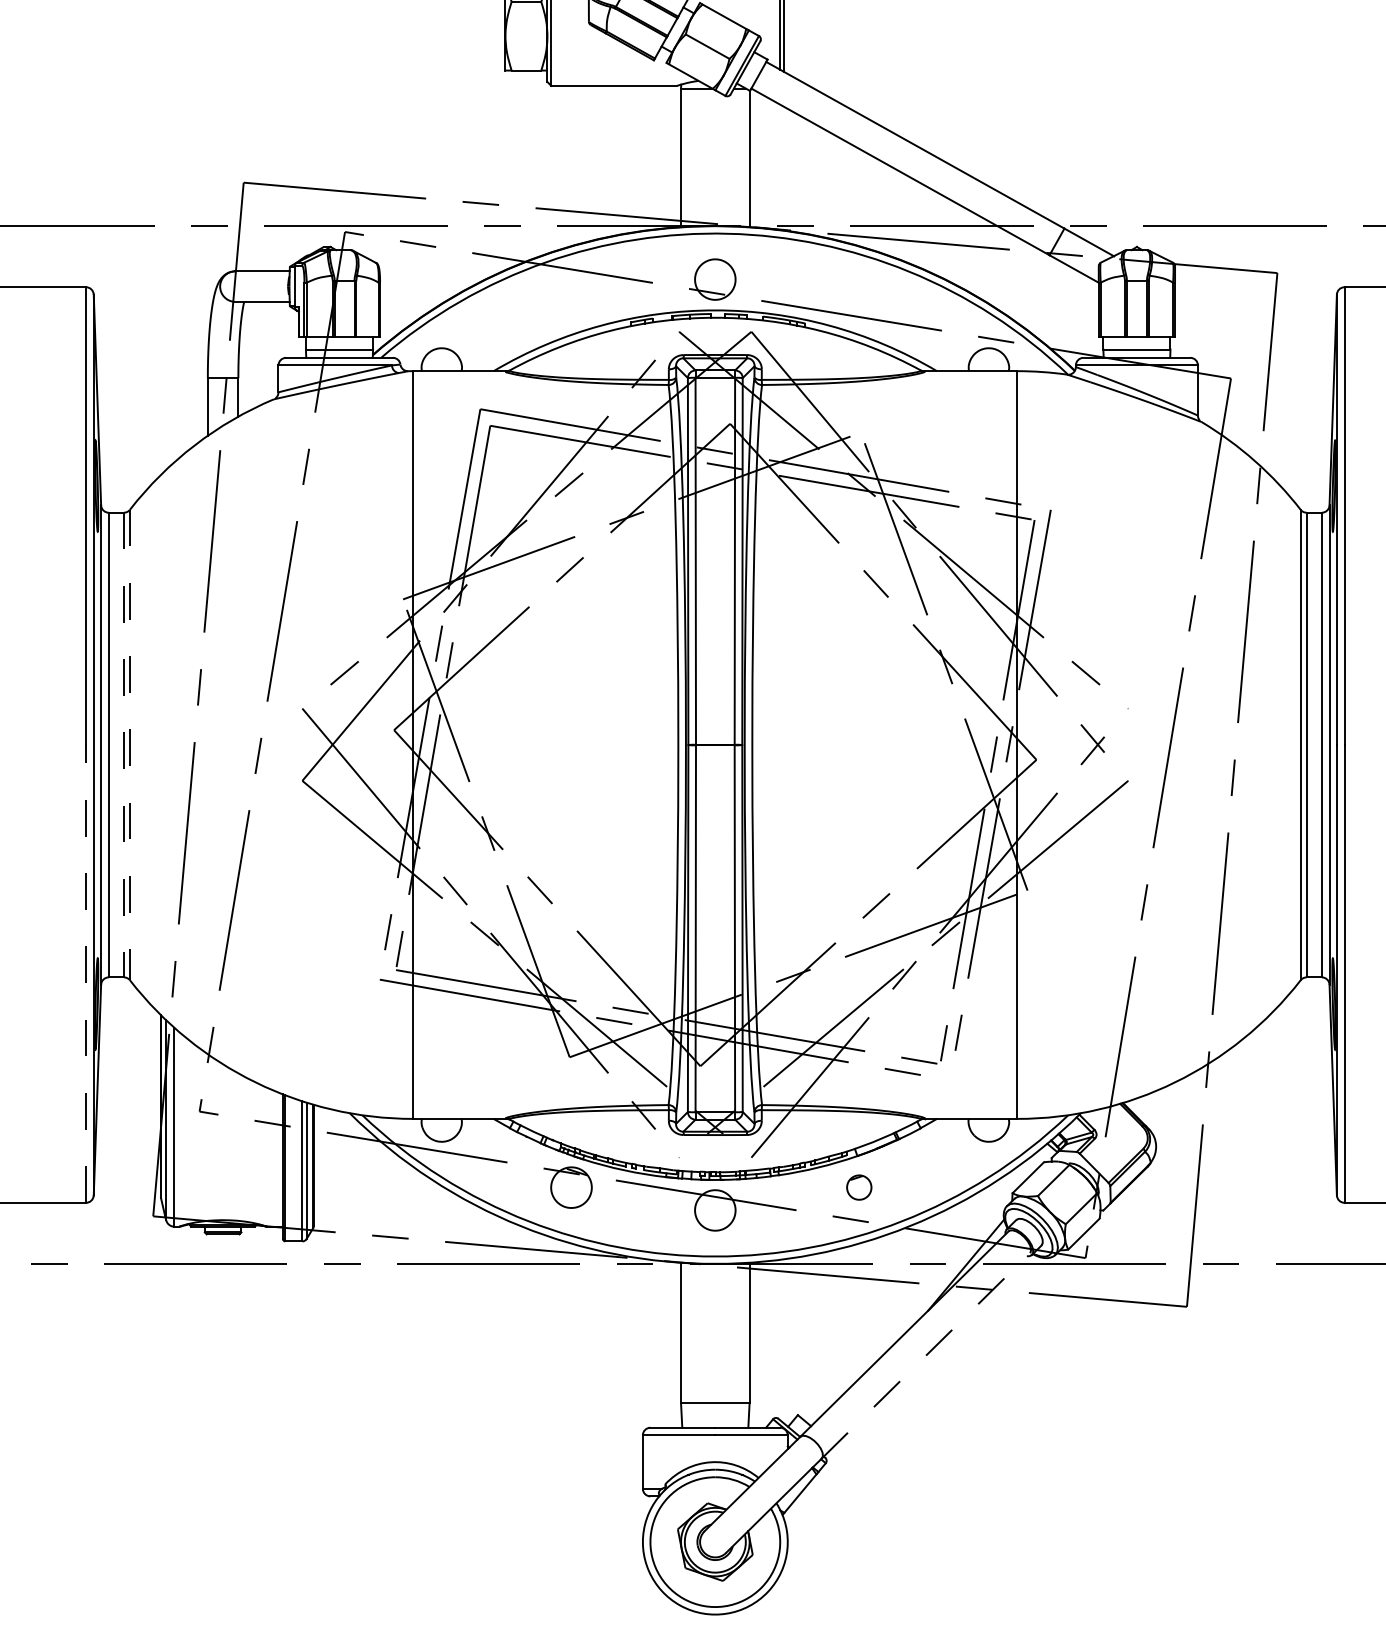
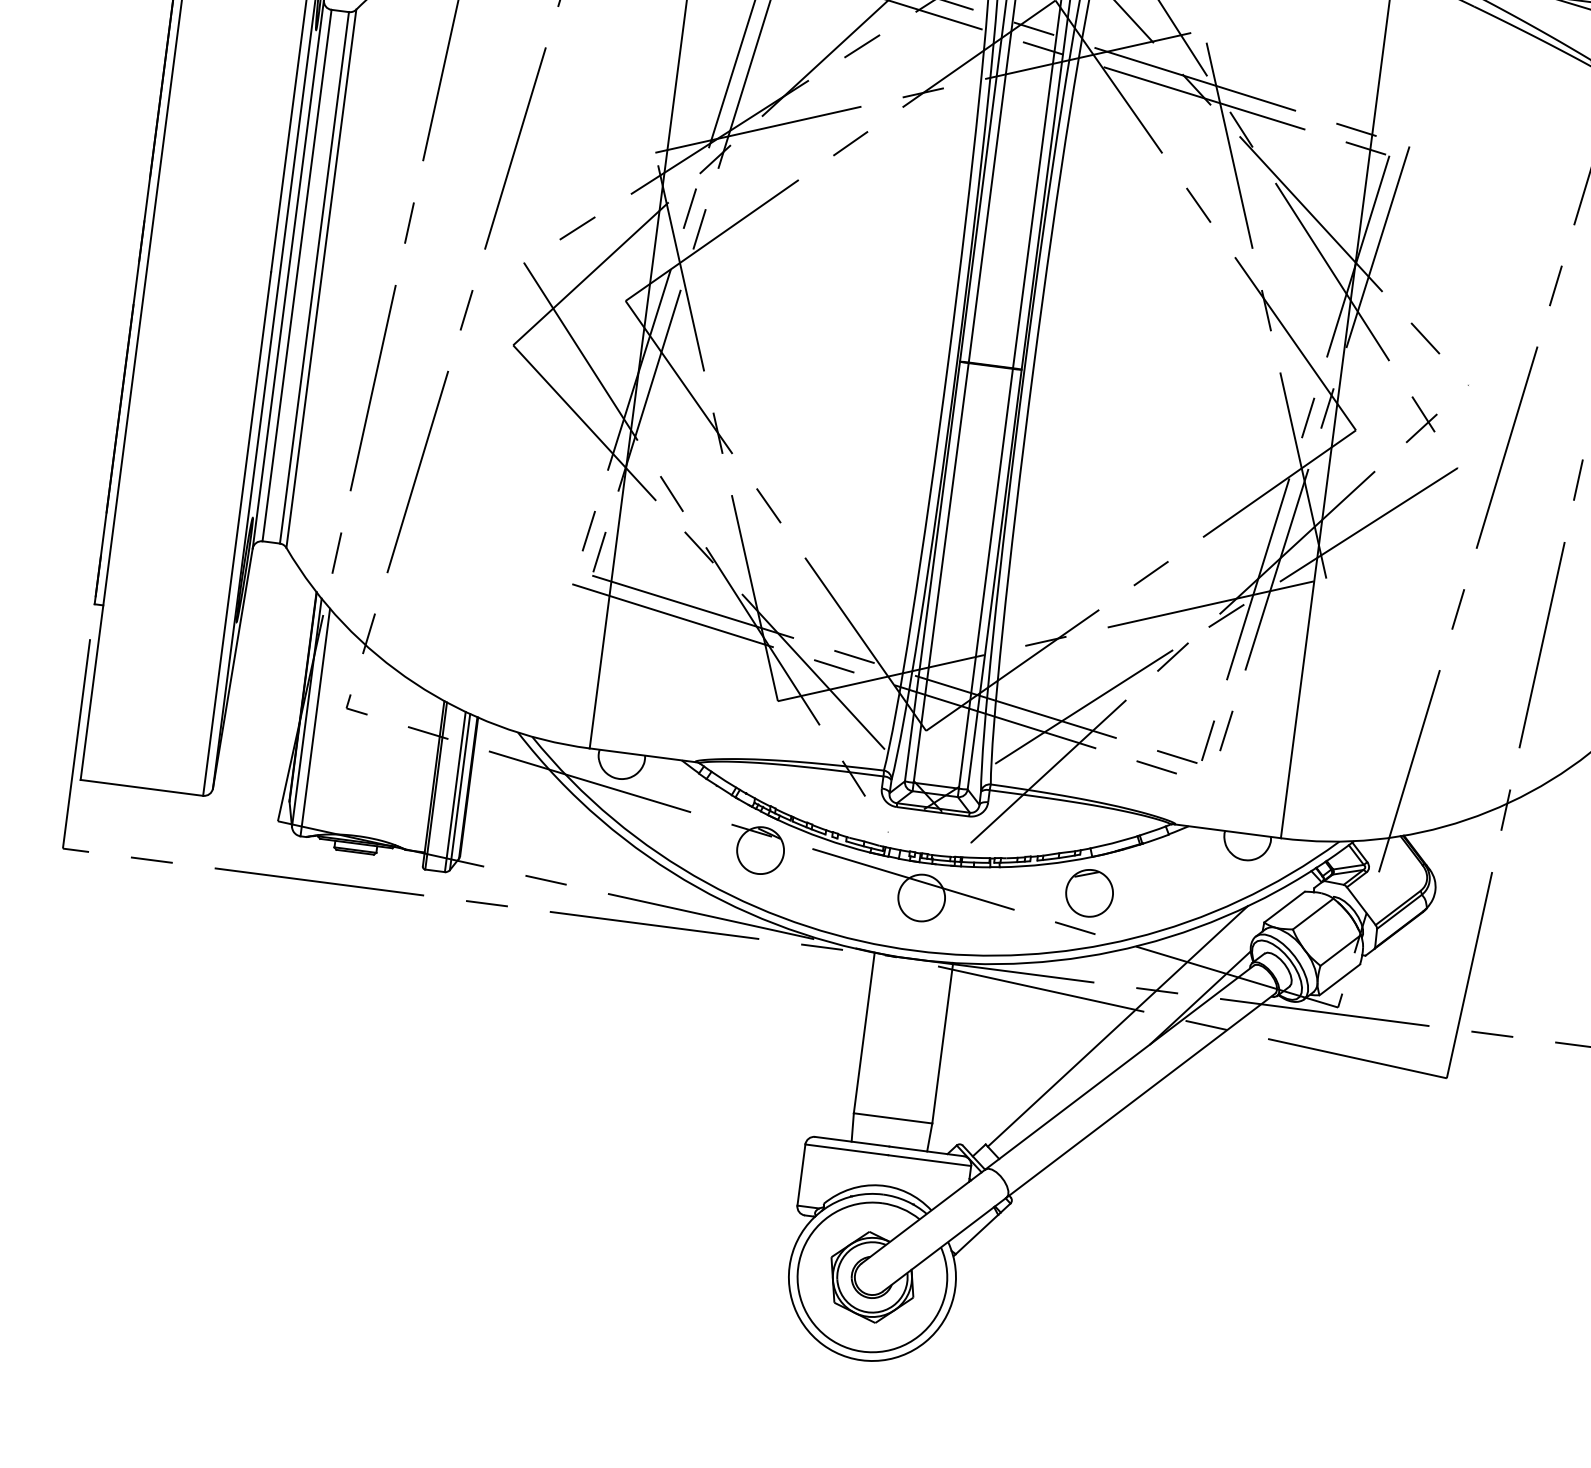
line: (123, 745) -> (313, 278), dashed -> solid
line: (130, 745) -> (321, 279), dashed -> solid
line: (86, 973) -> (237, 533), dashed -> solid
part: (859, 1187) -> (1090, 893), size x1.67
line: (897, 1298) -> (1116, 1025), added
line: (926, 1355) -> (1141, 1095), dashed -> solid

